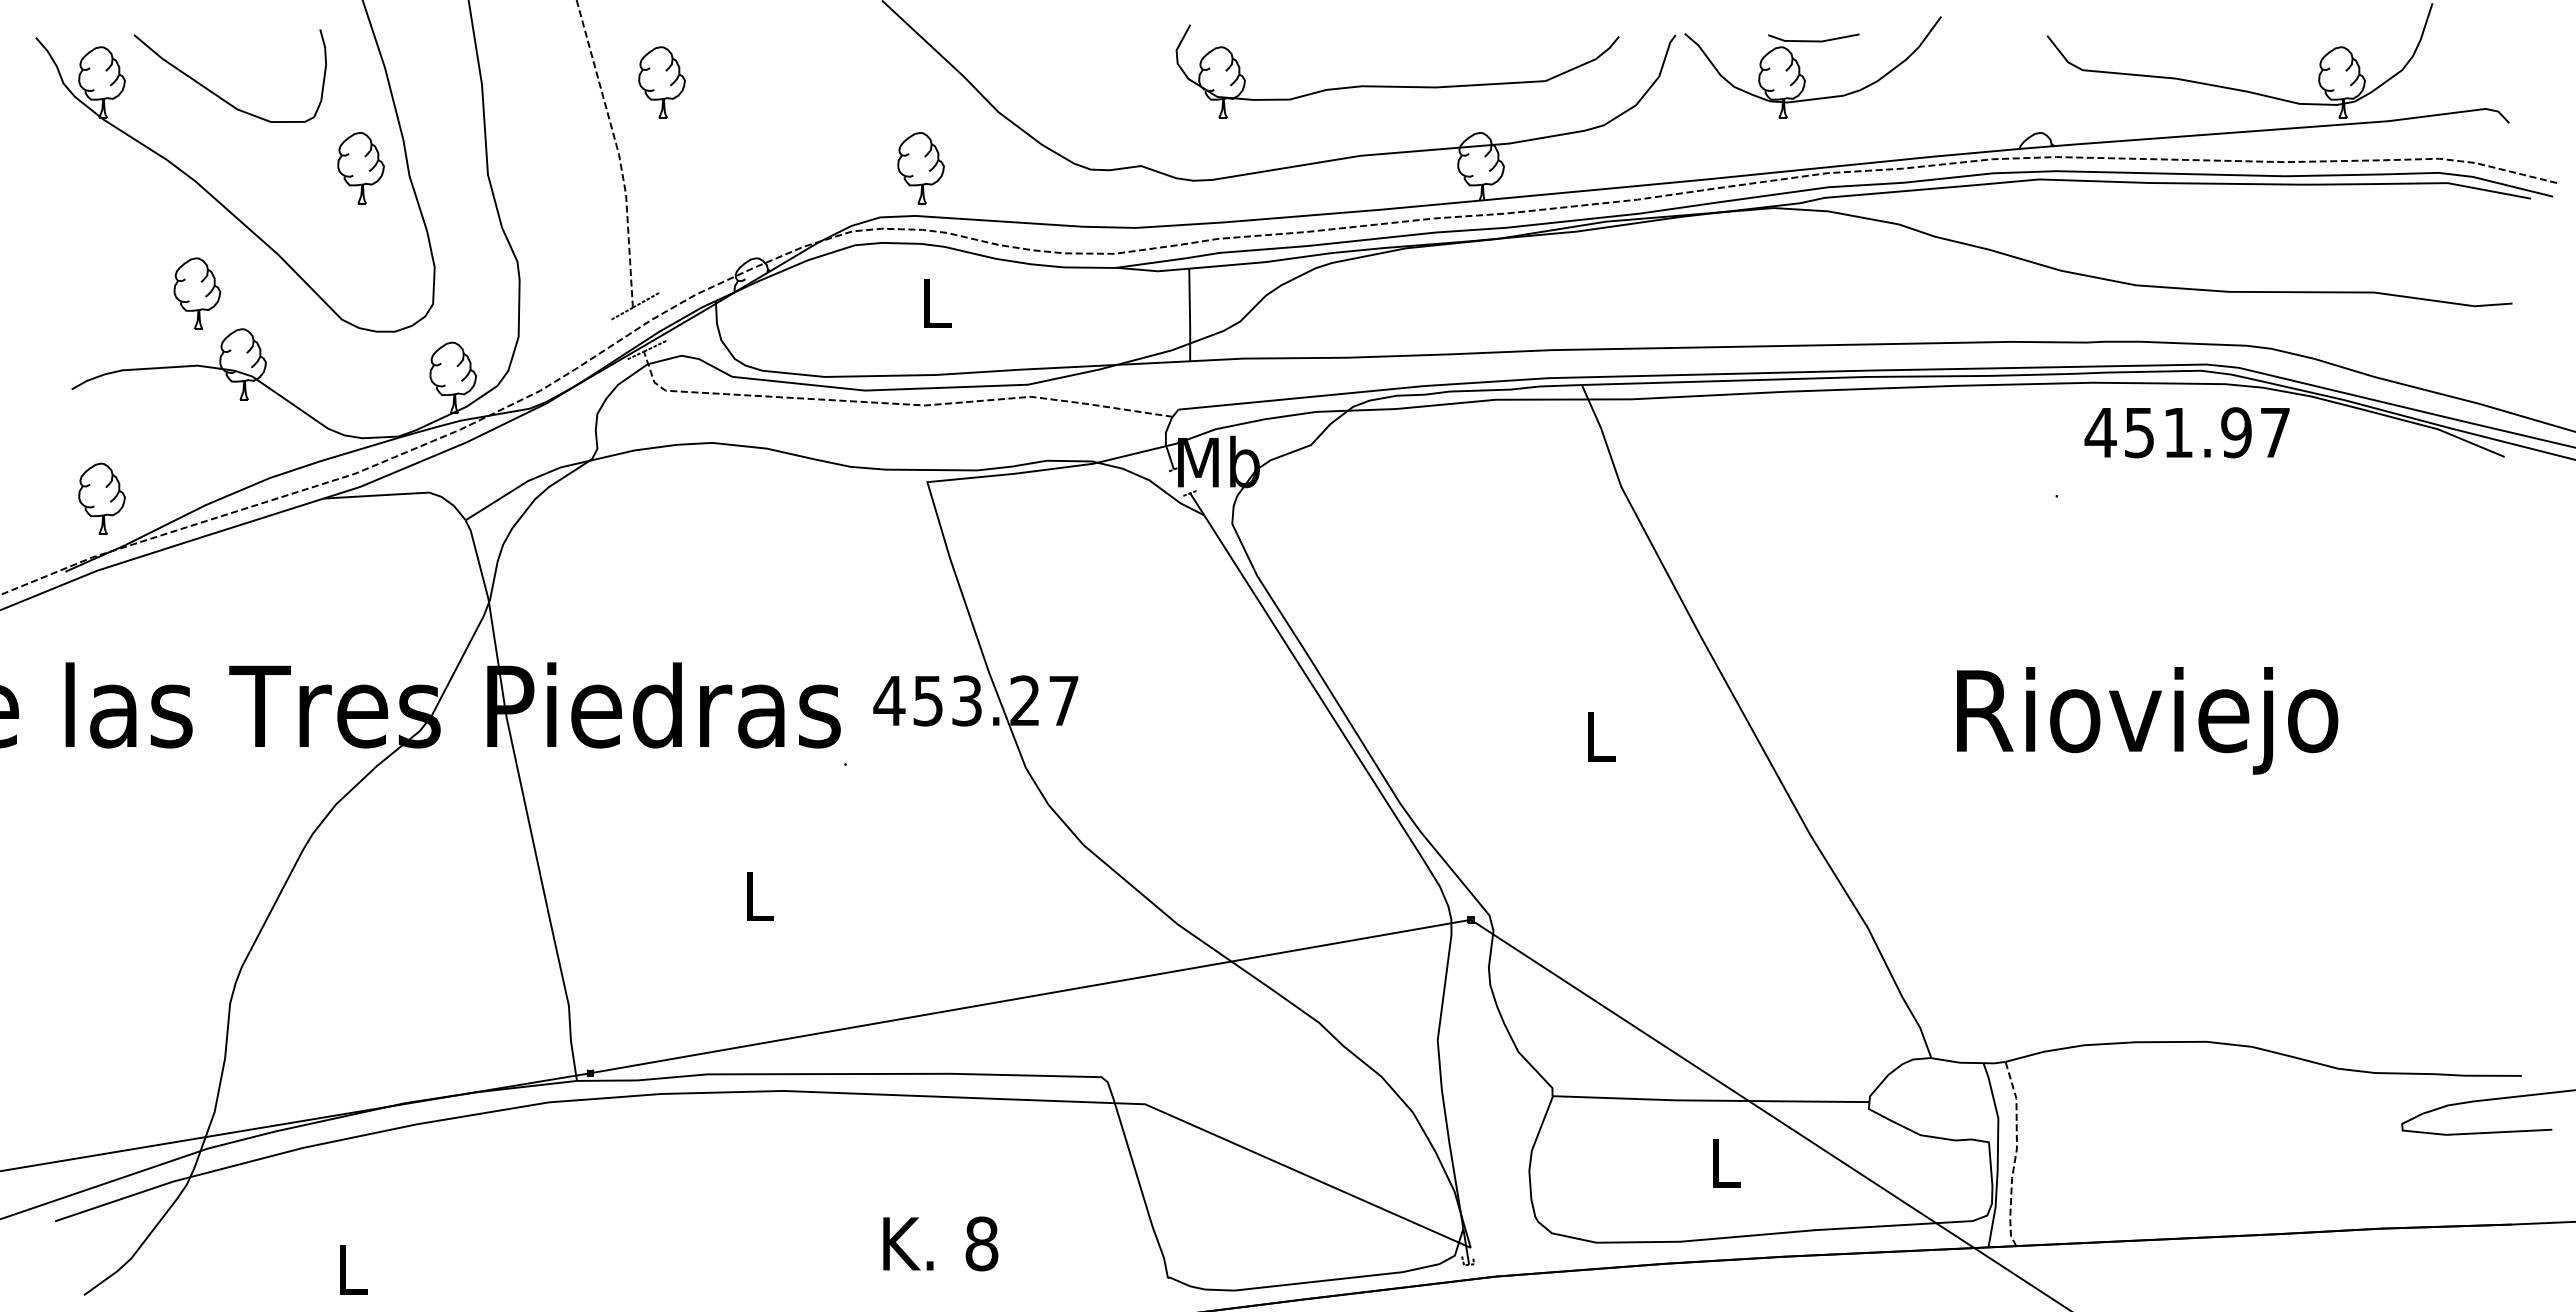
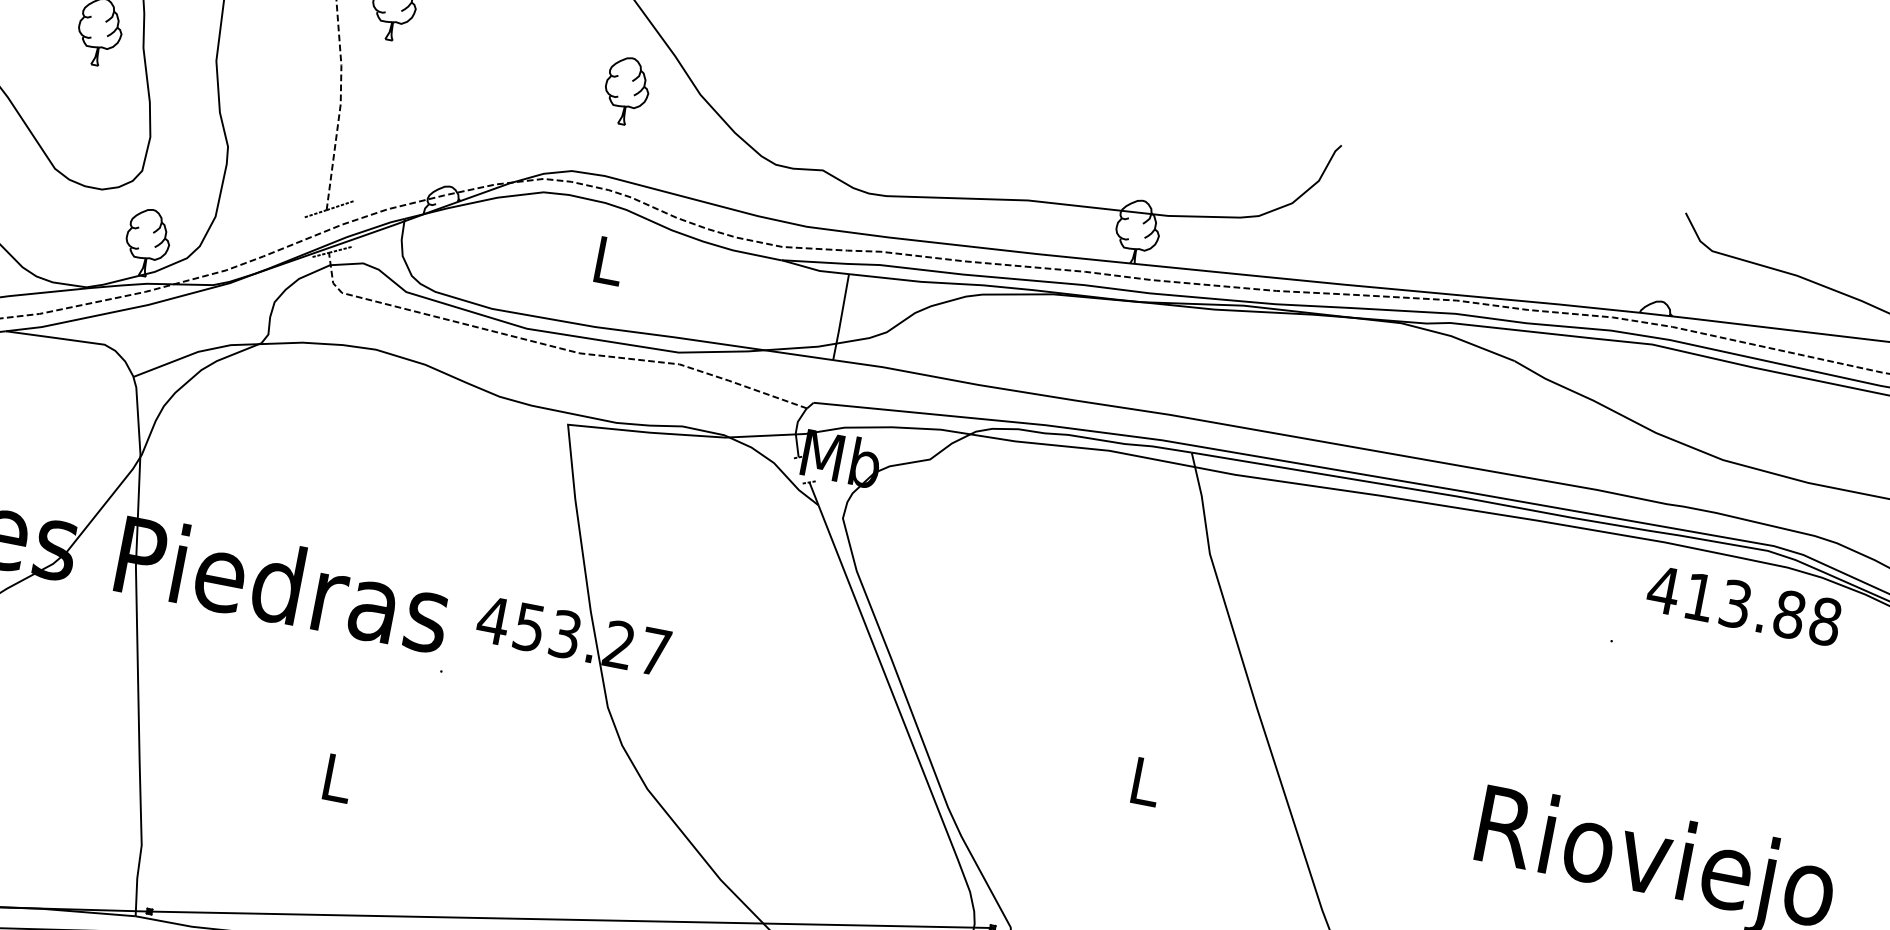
part: (1800, 67) -> (1451, 197), removed
part: (1397, 85) -> (1074, 141), removed
part: (920, 168) -> (626, 91), moved
text: (2207, 432) -> (1762, 609), 451.97 -> 413.88

